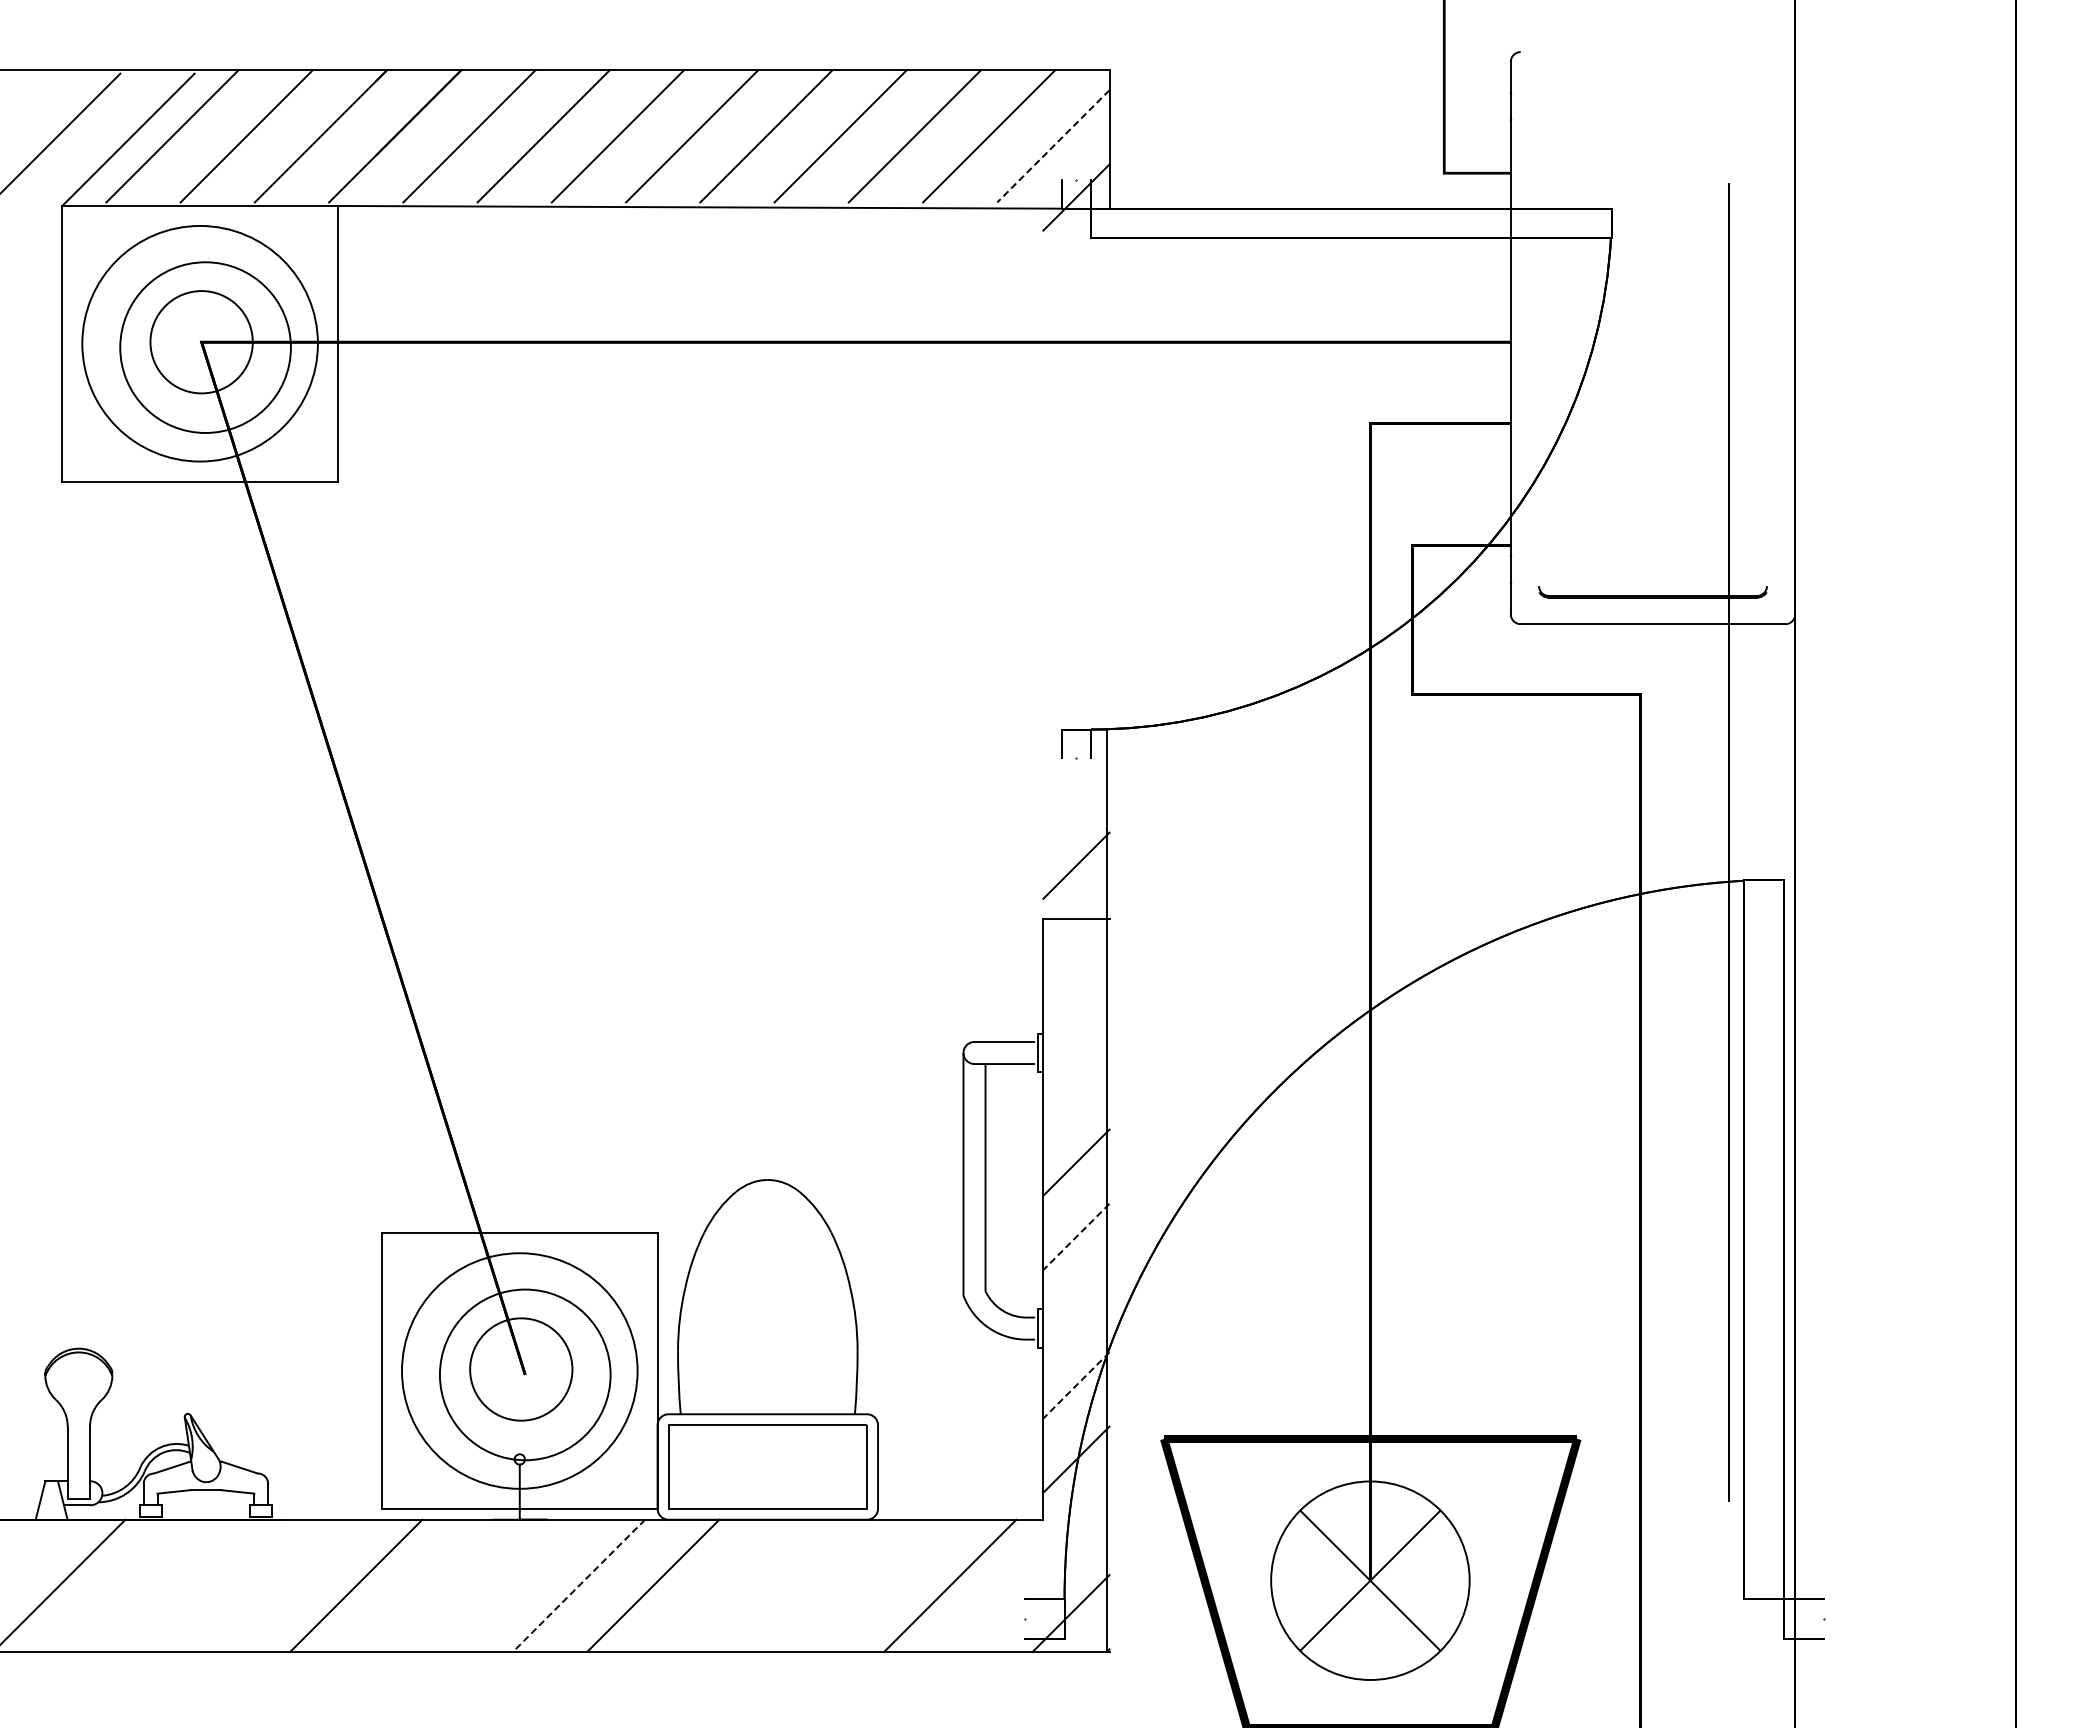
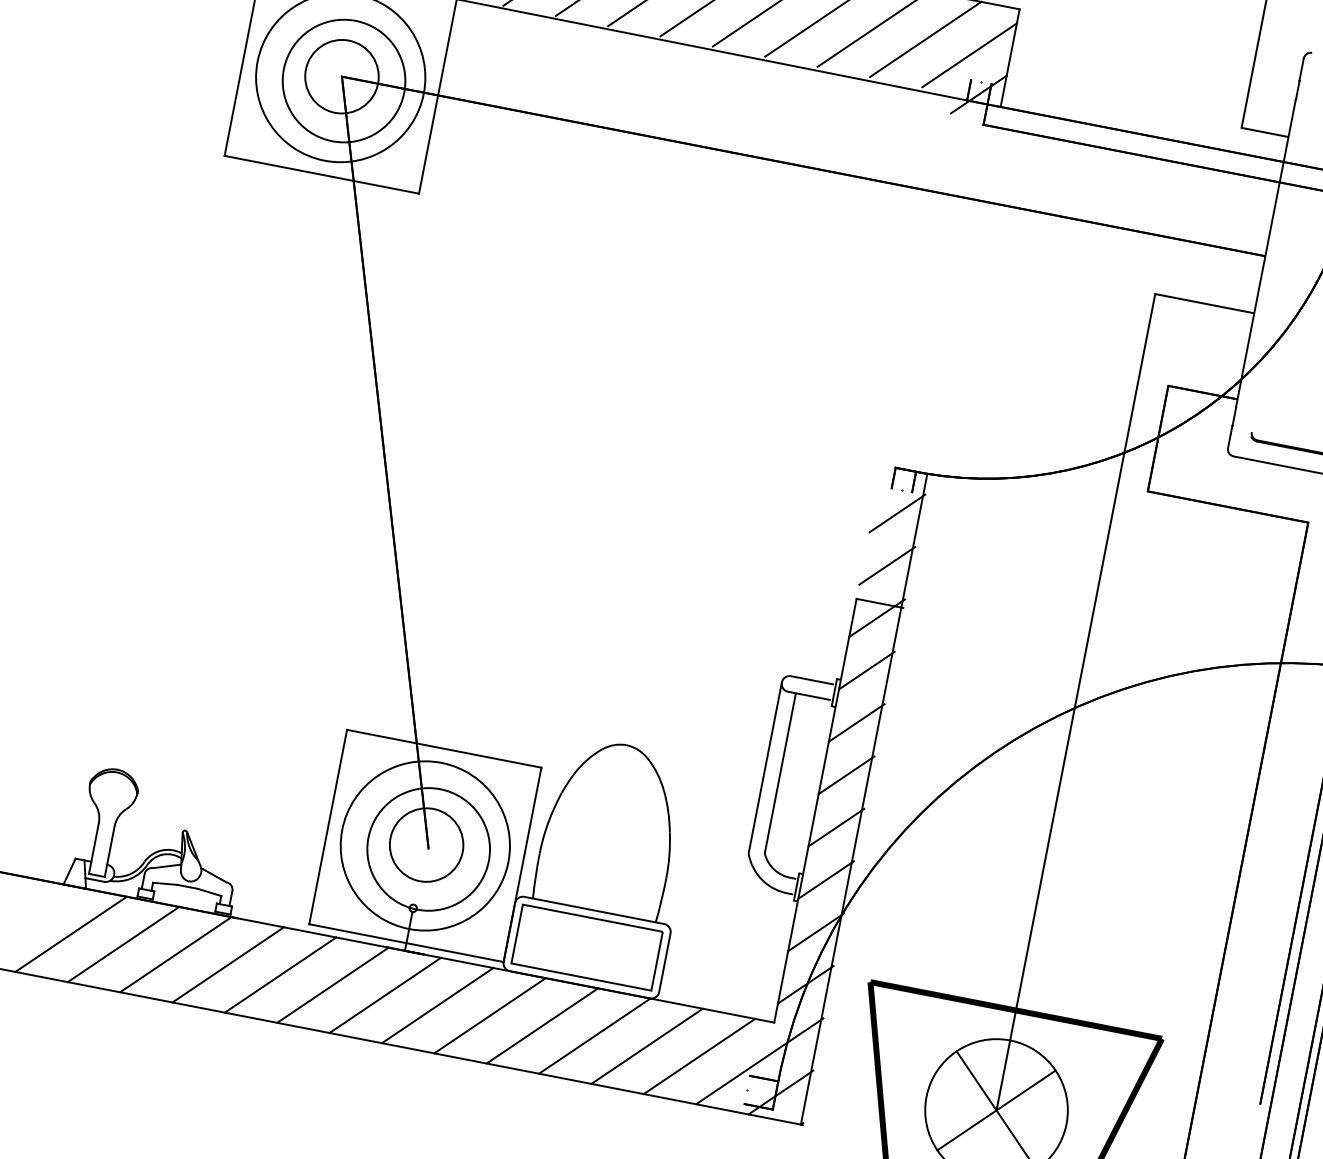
line: (1053, 146) -> (969, 55), dashed -> solid
line: (1076, 791) -> (897, 513), added
line: (1076, 939) -> (877, 617), added
line: (1076, 1014) -> (866, 670), added
line: (1076, 1088) -> (856, 723), added
line: (1076, 1236) -> (836, 827), dashed -> solid
line: (1076, 1311) -> (826, 880), added
line: (1076, 1385) -> (816, 932), dashed -> solid
line: (1033, 1576) -> (759, 1061), added
line: (133, 1585) -> (123, 944), added
line: (207, 1585) -> (175, 954), added
line: (281, 1585) -> (227, 964), added
line: (430, 1585) -> (332, 984), added
line: (504, 1585) -> (385, 995), added
line: (579, 1585) -> (438, 1005), dashed -> solid
line: (727, 1585) -> (542, 1025), added
line: (801, 1585) -> (594, 1035), added
line: (875, 1585) -> (646, 1045), added

